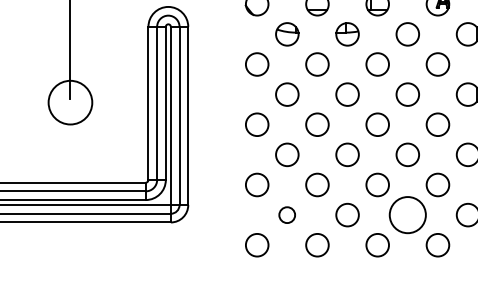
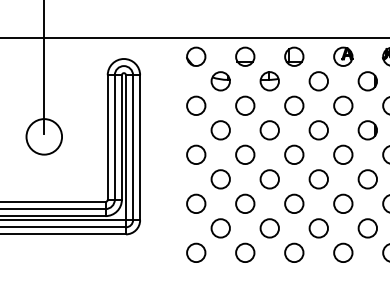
circle: (287, 215) -> (220, 228), size x1.43
circle: (407, 215) -> (318, 228), size x0.62

